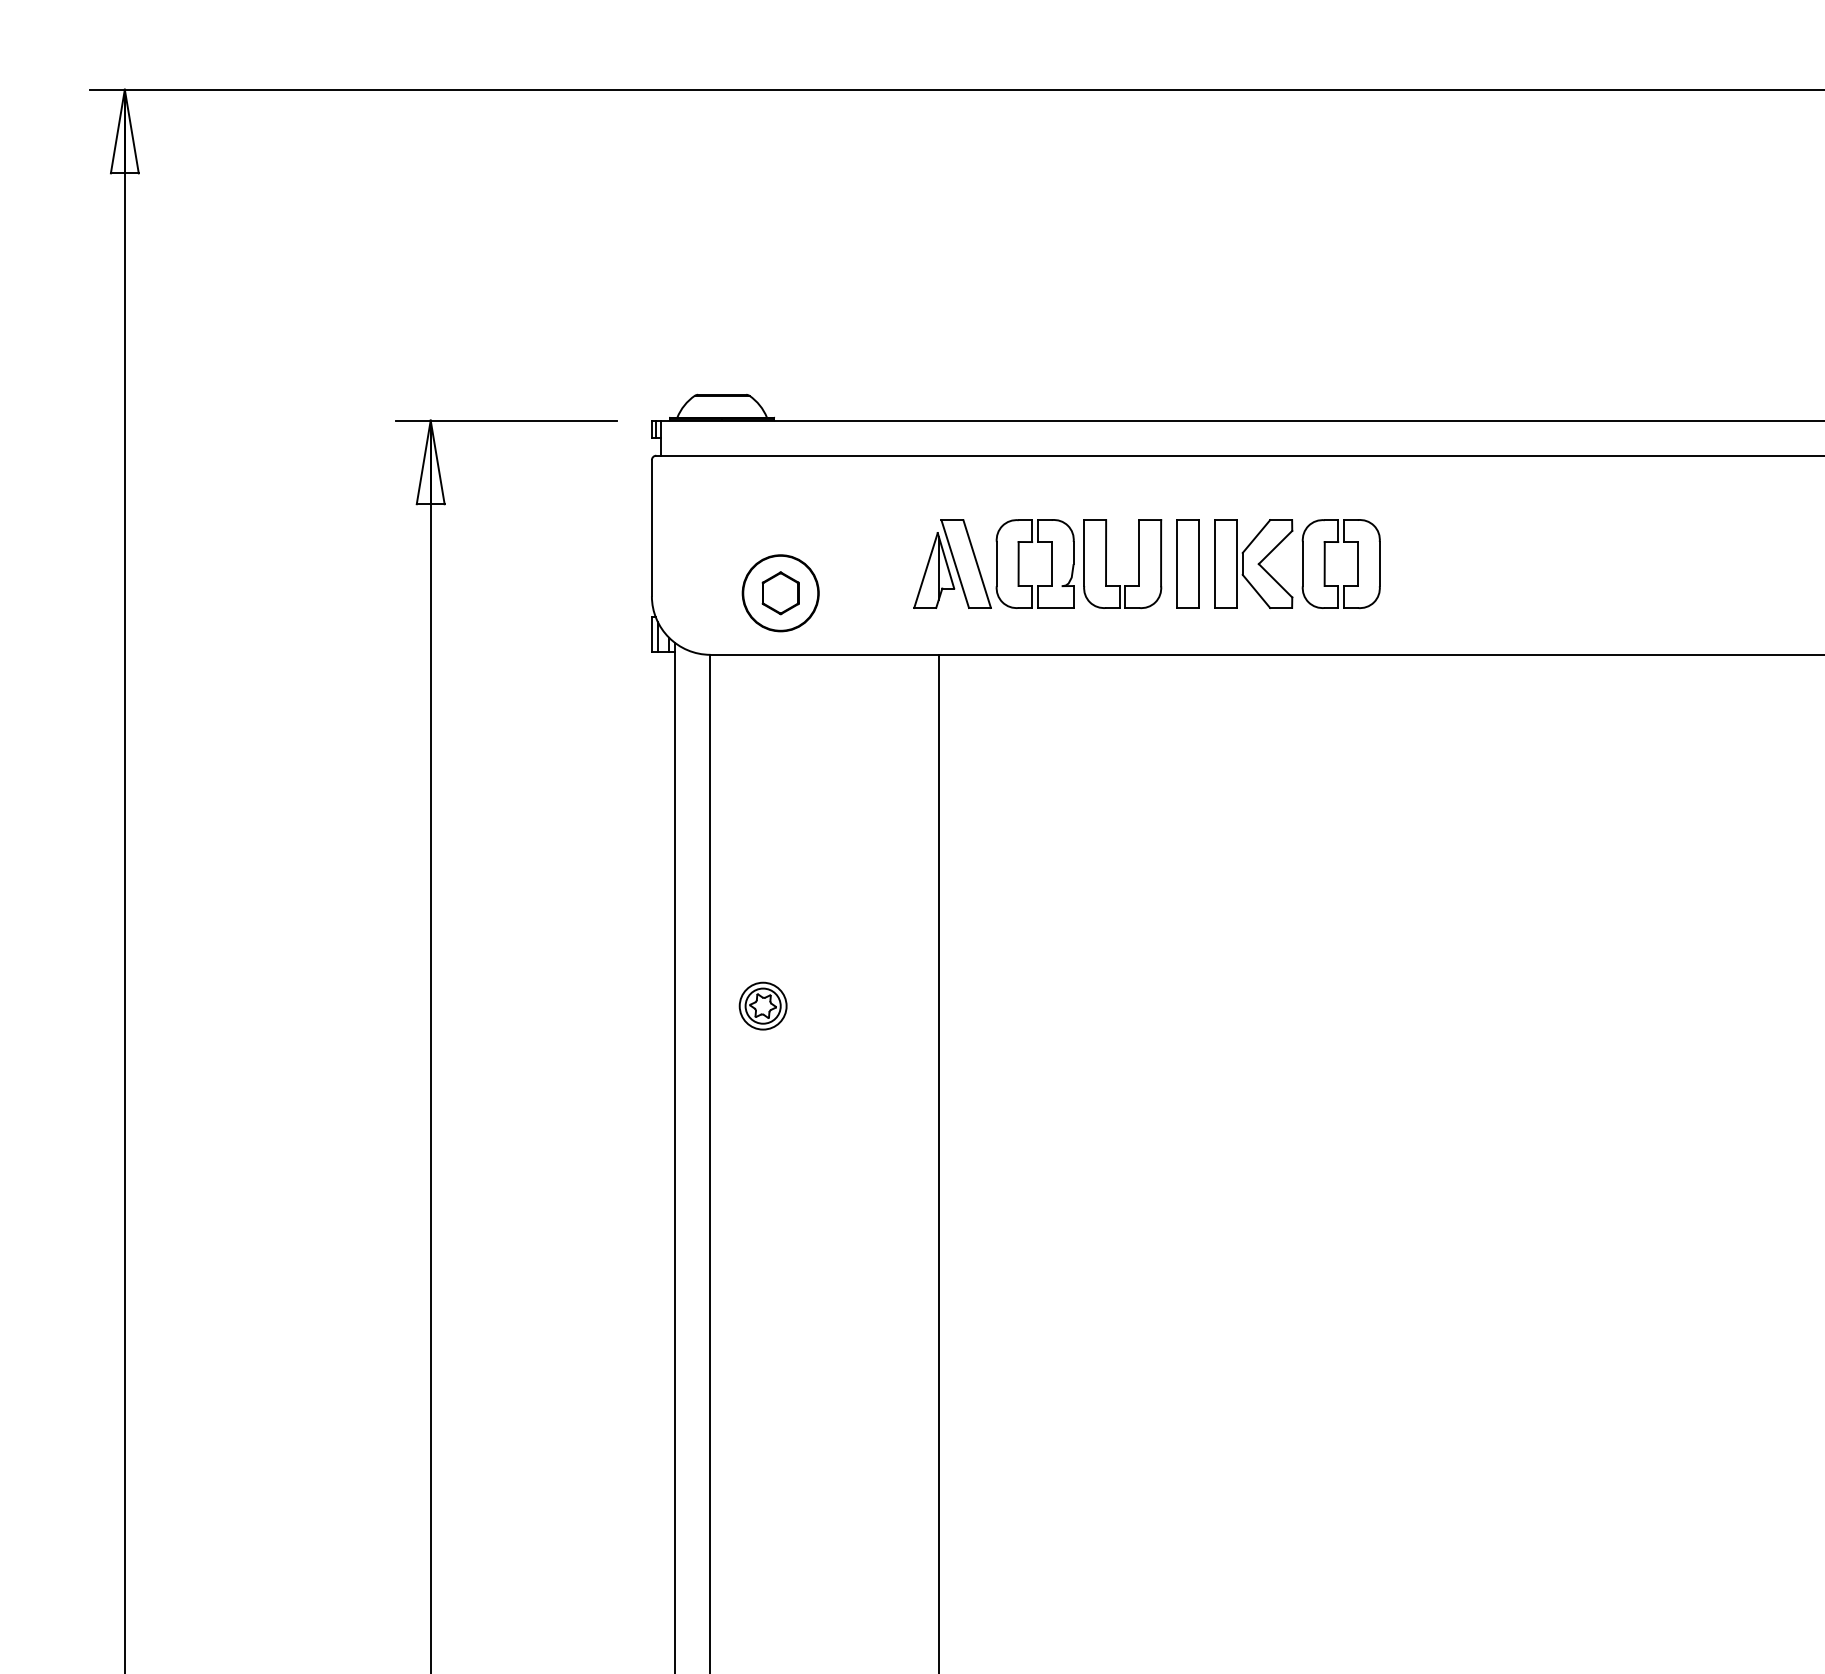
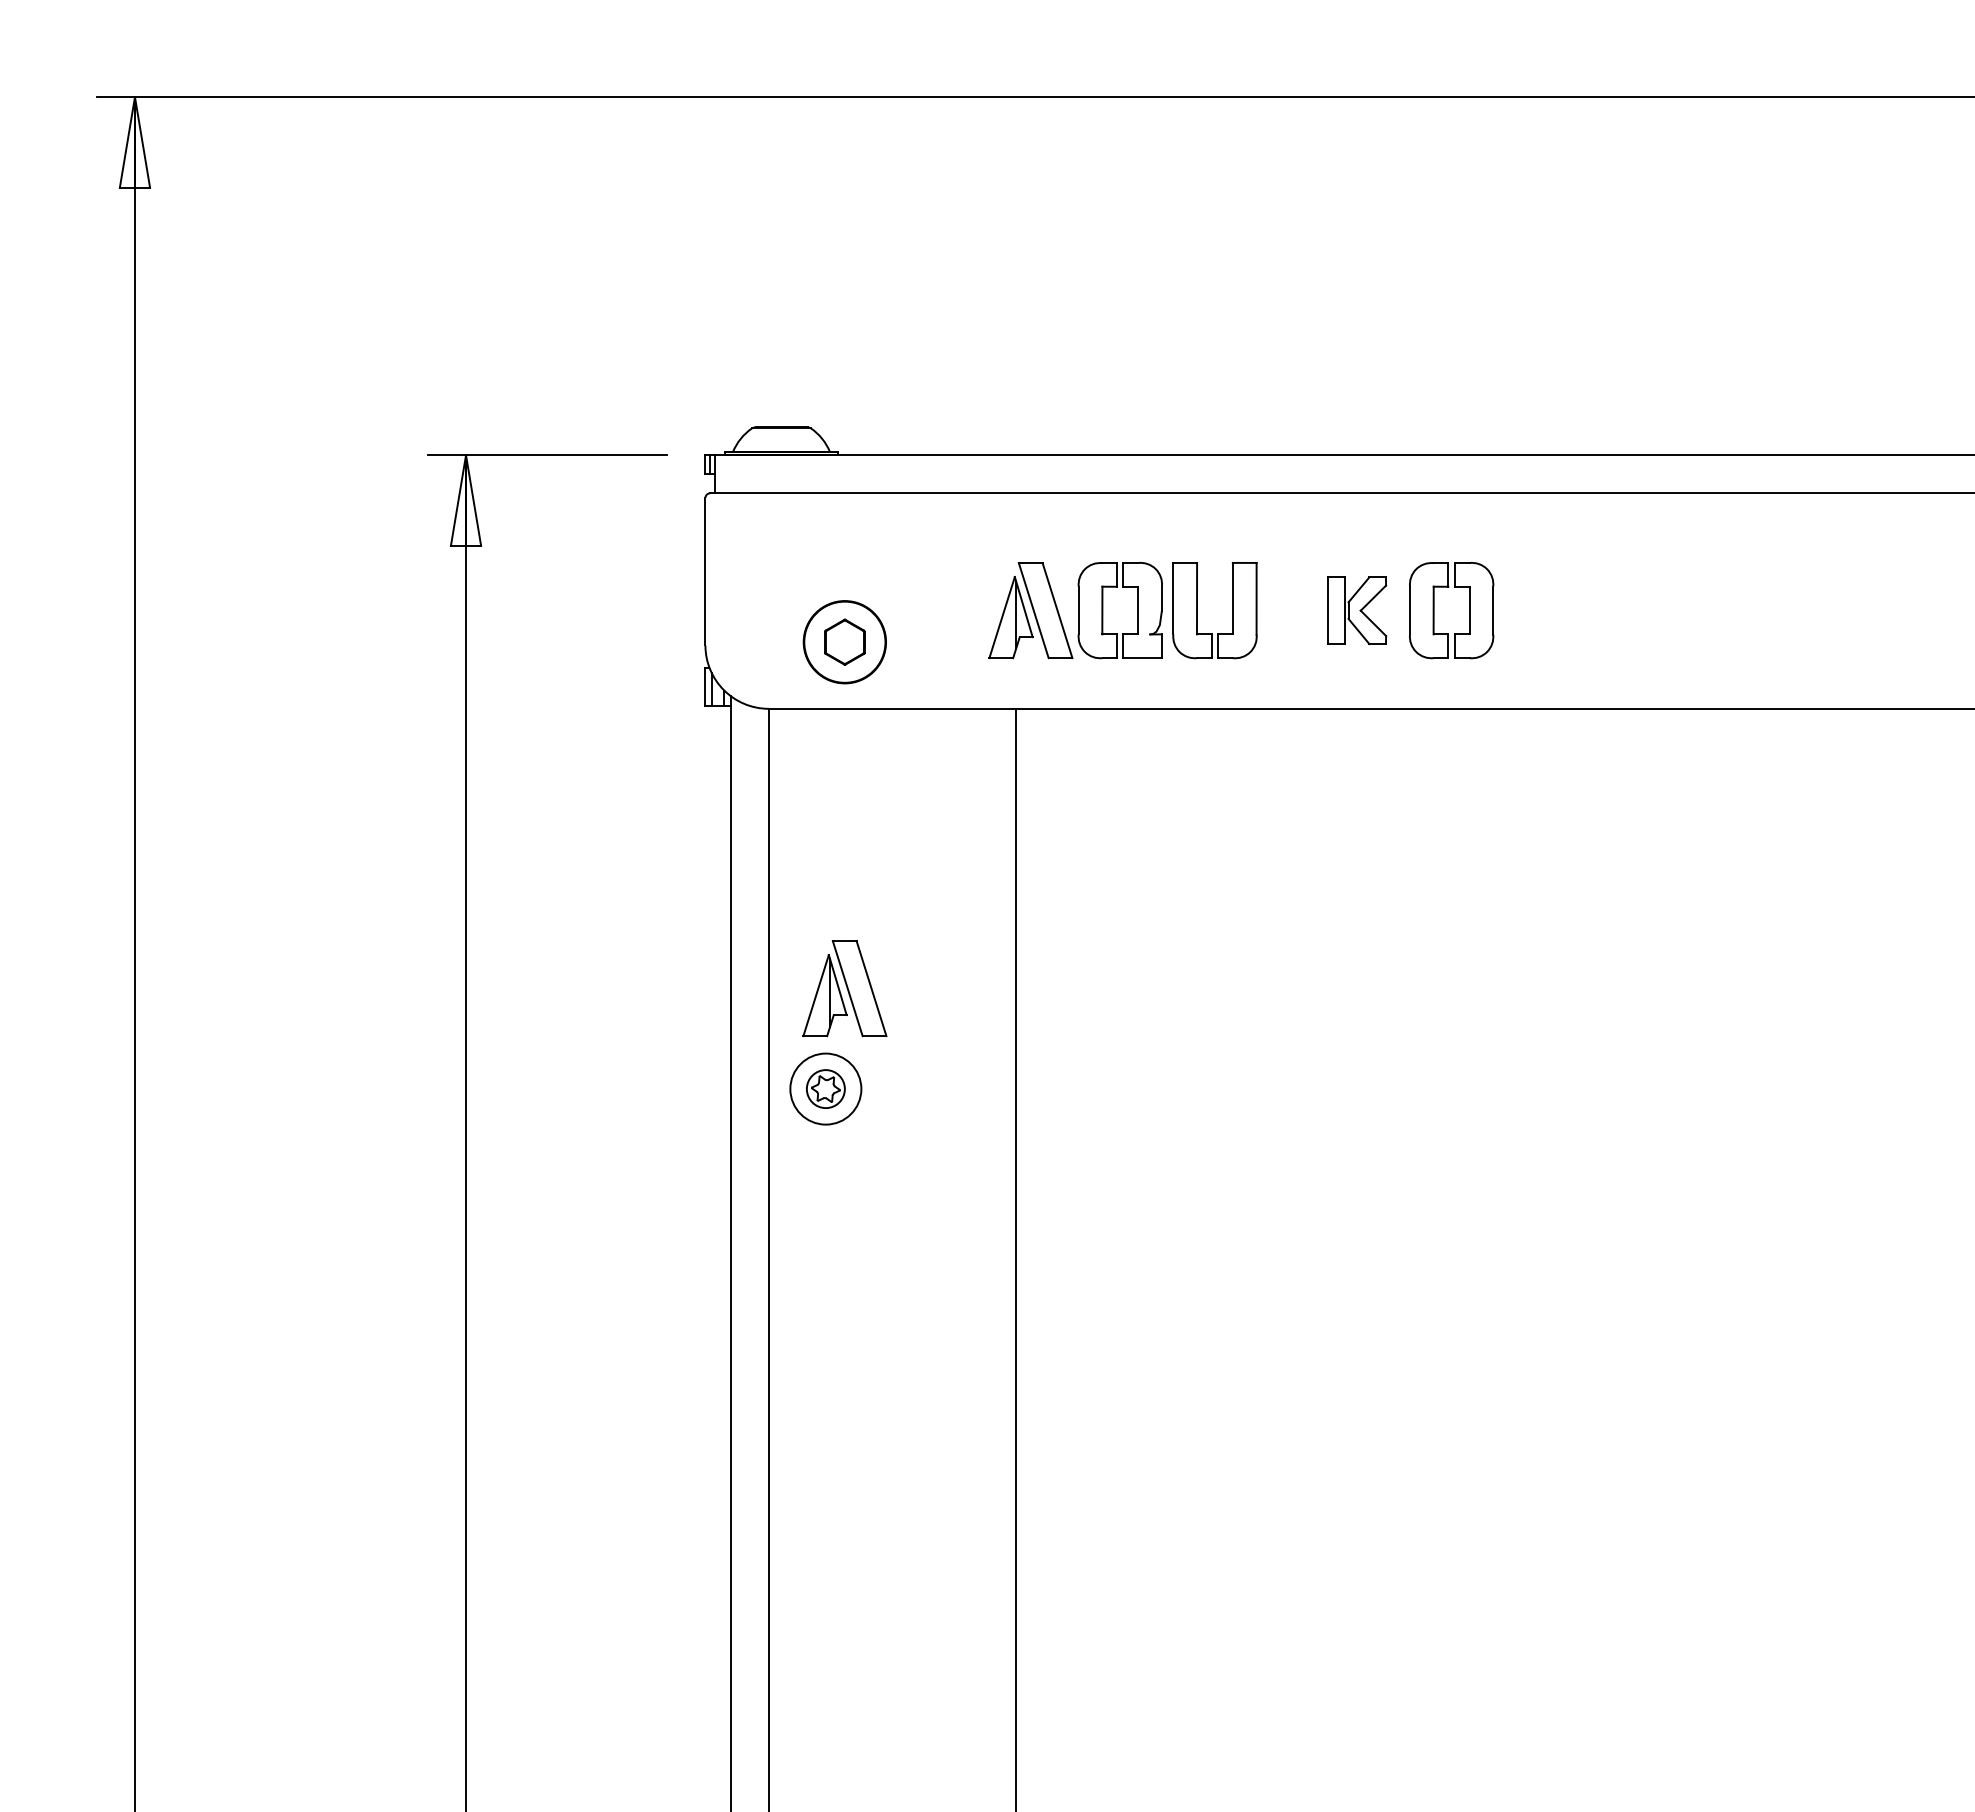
part: (1187, 563) -> (1285, 610), removed
part: (1253, 563) -> (1356, 610), size x0.7
part: (780, 913) -> (844, 988), added
circle: (762, 1005) -> (825, 1088), size x1.4

